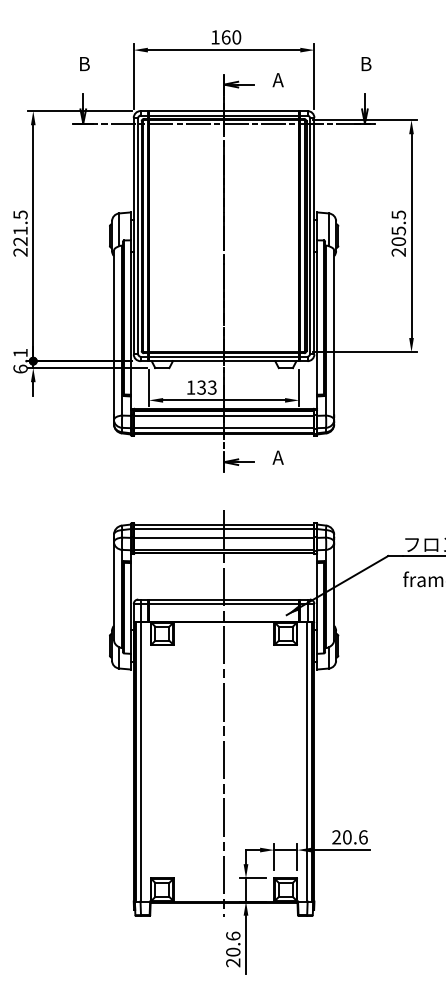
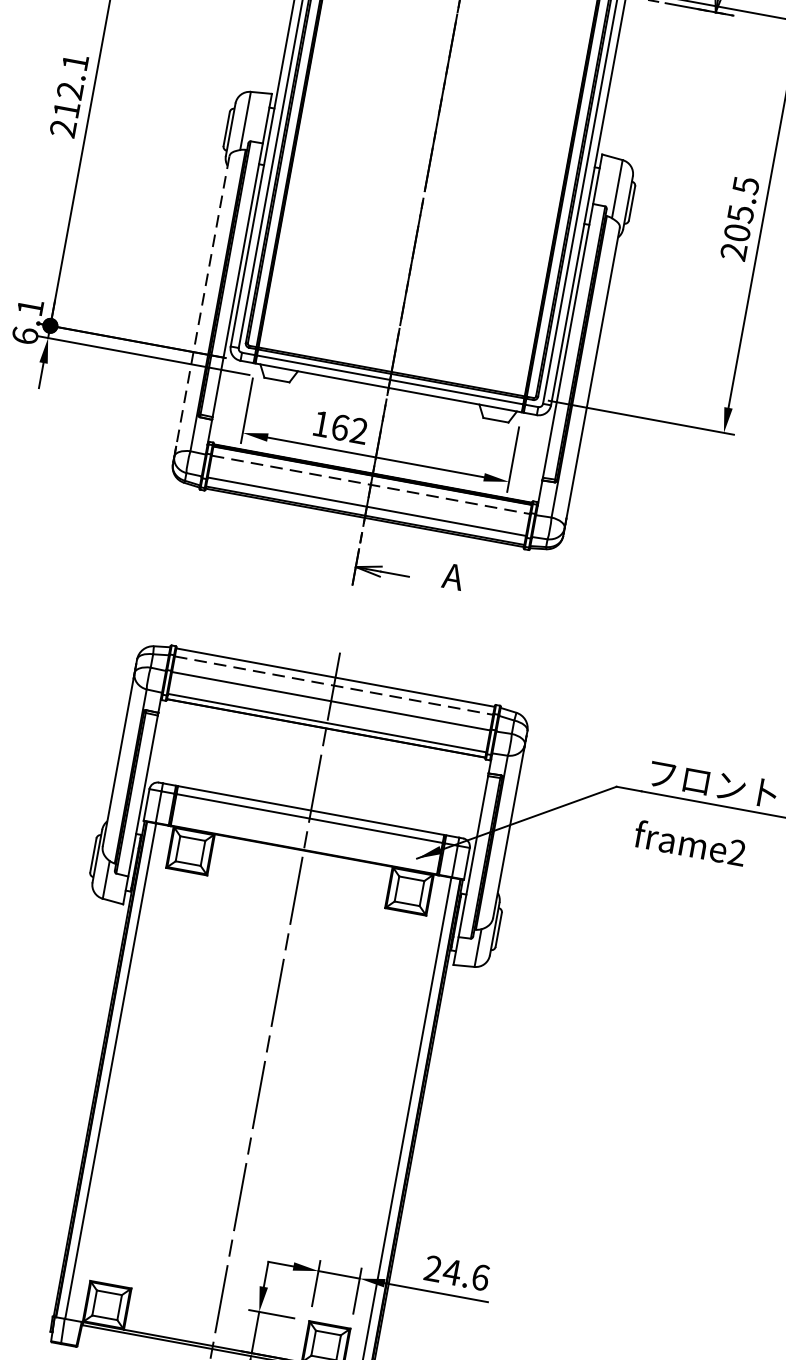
text: (20, 227) -> (71, 84), 221.5 -> 212.1
line: (114, 332) -> (203, 301), solid -> dashed
text: (206, 387) -> (348, 428), 133 -> 162
line: (224, 415) -> (371, 484), solid -> dashed
line: (224, 529) -> (334, 686), solid -> dashed
text: (347, 837) -> (452, 1272), 20.6 -> 24.6

